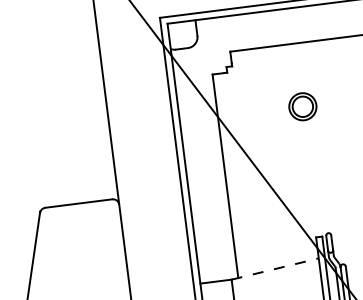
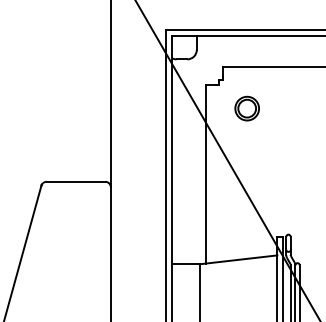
part: (302, 106) -> (246, 108), moved
line: (276, 268) -> (239, 259), dashed -> solid

